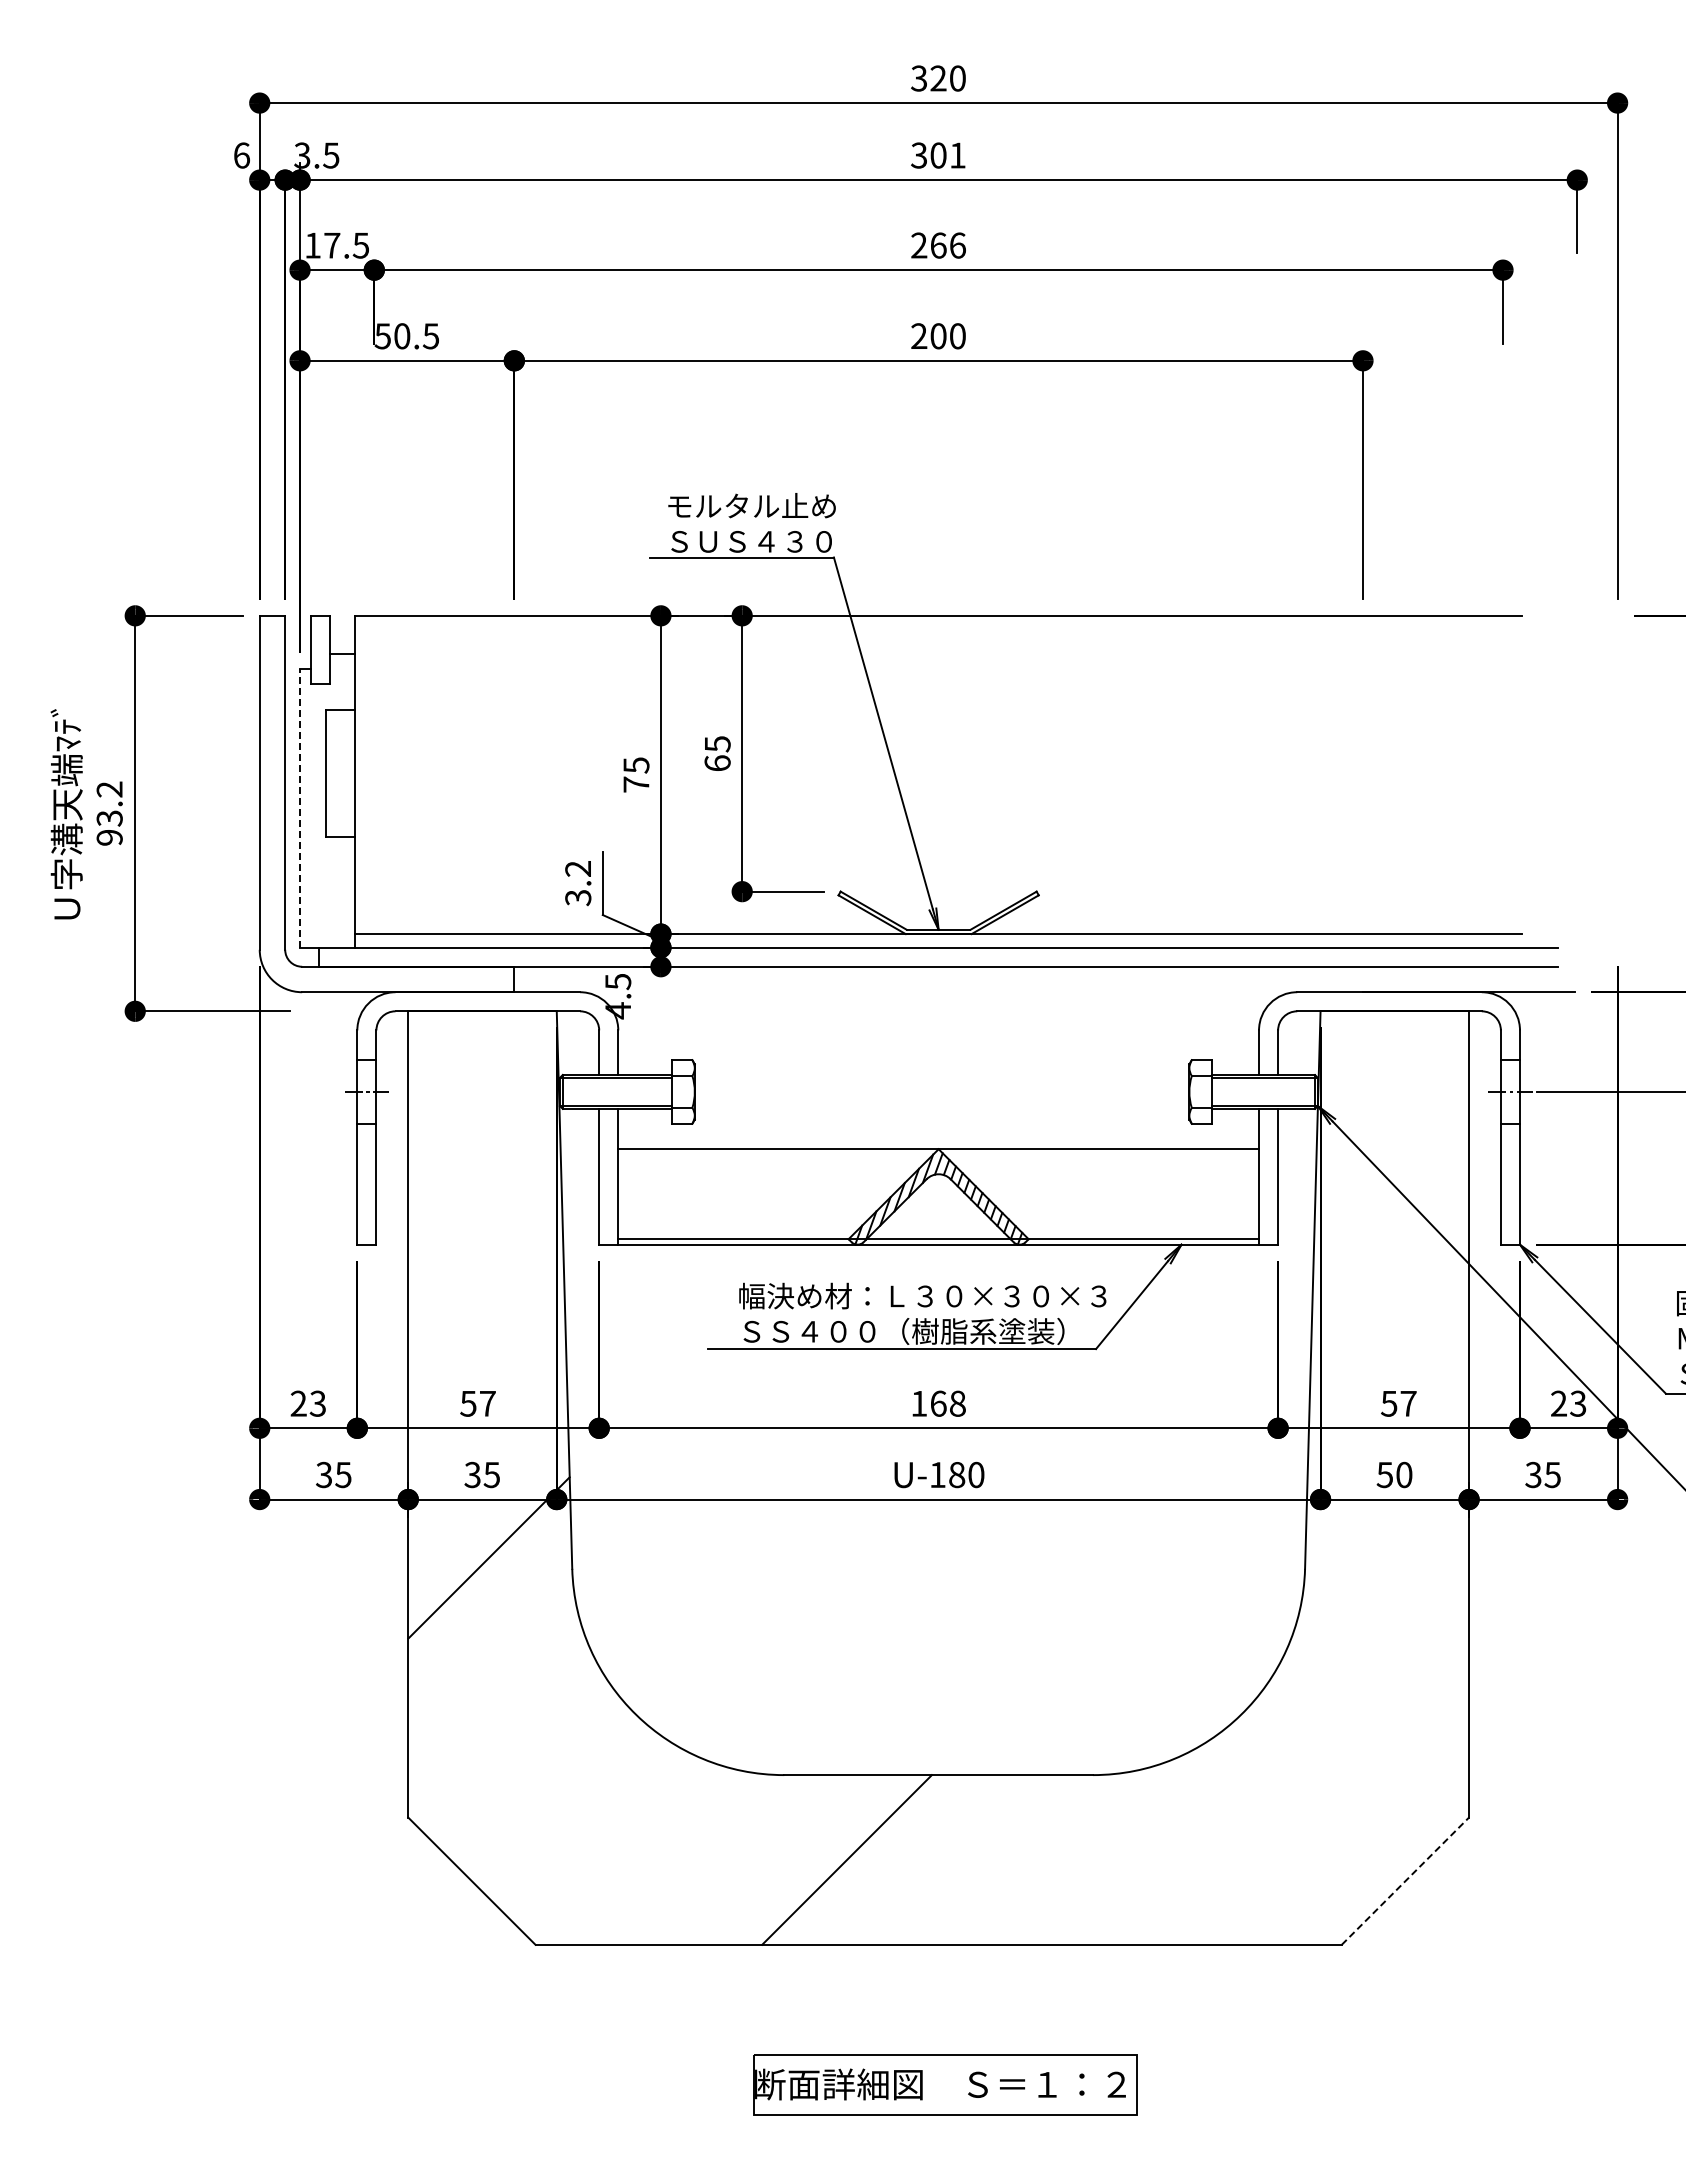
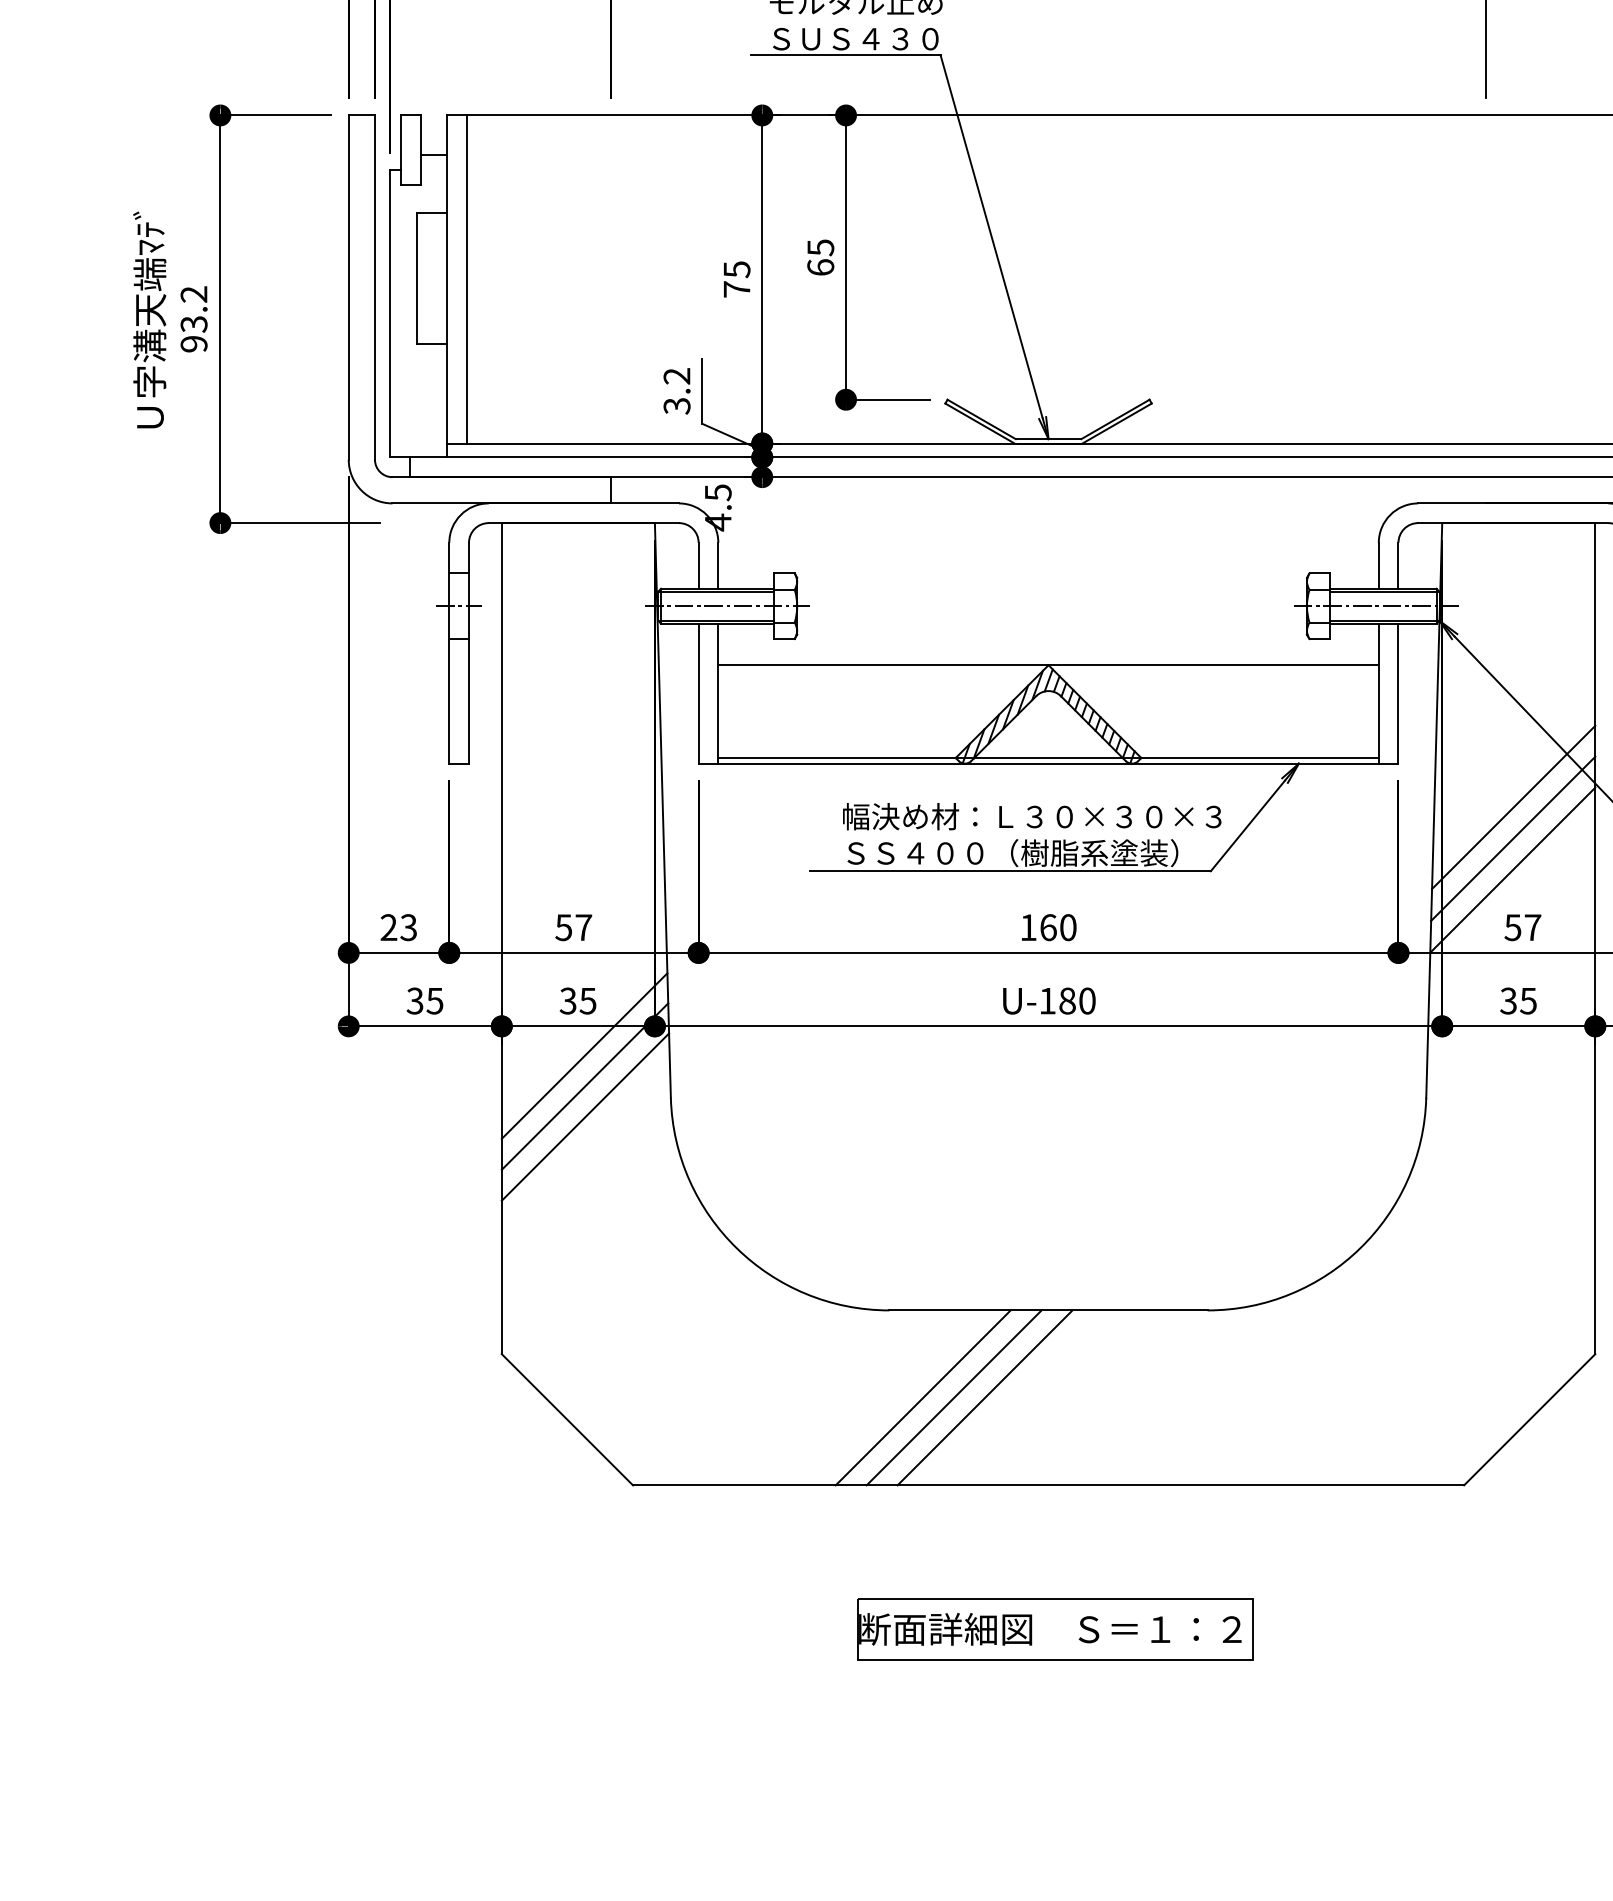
line: (374, 774) -> (467, 278), added
line: (300, 807) -> (390, 313), dashed -> solid
line: (627, 1091) -> (727, 605), added
line: (1256, 1091) -> (1376, 605), added
line: (1389, 1287) -> (1513, 807), added
line: (1389, 1317) -> (1513, 838), added
line: (1388, 1348) -> (1512, 870), added
text: (957, 1403) -> (1067, 927), 168 -> 160
text: (1394, 1474) -> (1518, 1000), 50 -> 35
line: (488, 1528) -> (584, 1056), added
line: (489, 1587) -> (585, 1117), added
line: (816, 1859) -> (922, 1397), added
line: (876, 1859) -> (984, 1397), added
line: (1405, 1880) -> (1529, 1419), dashed -> solid

